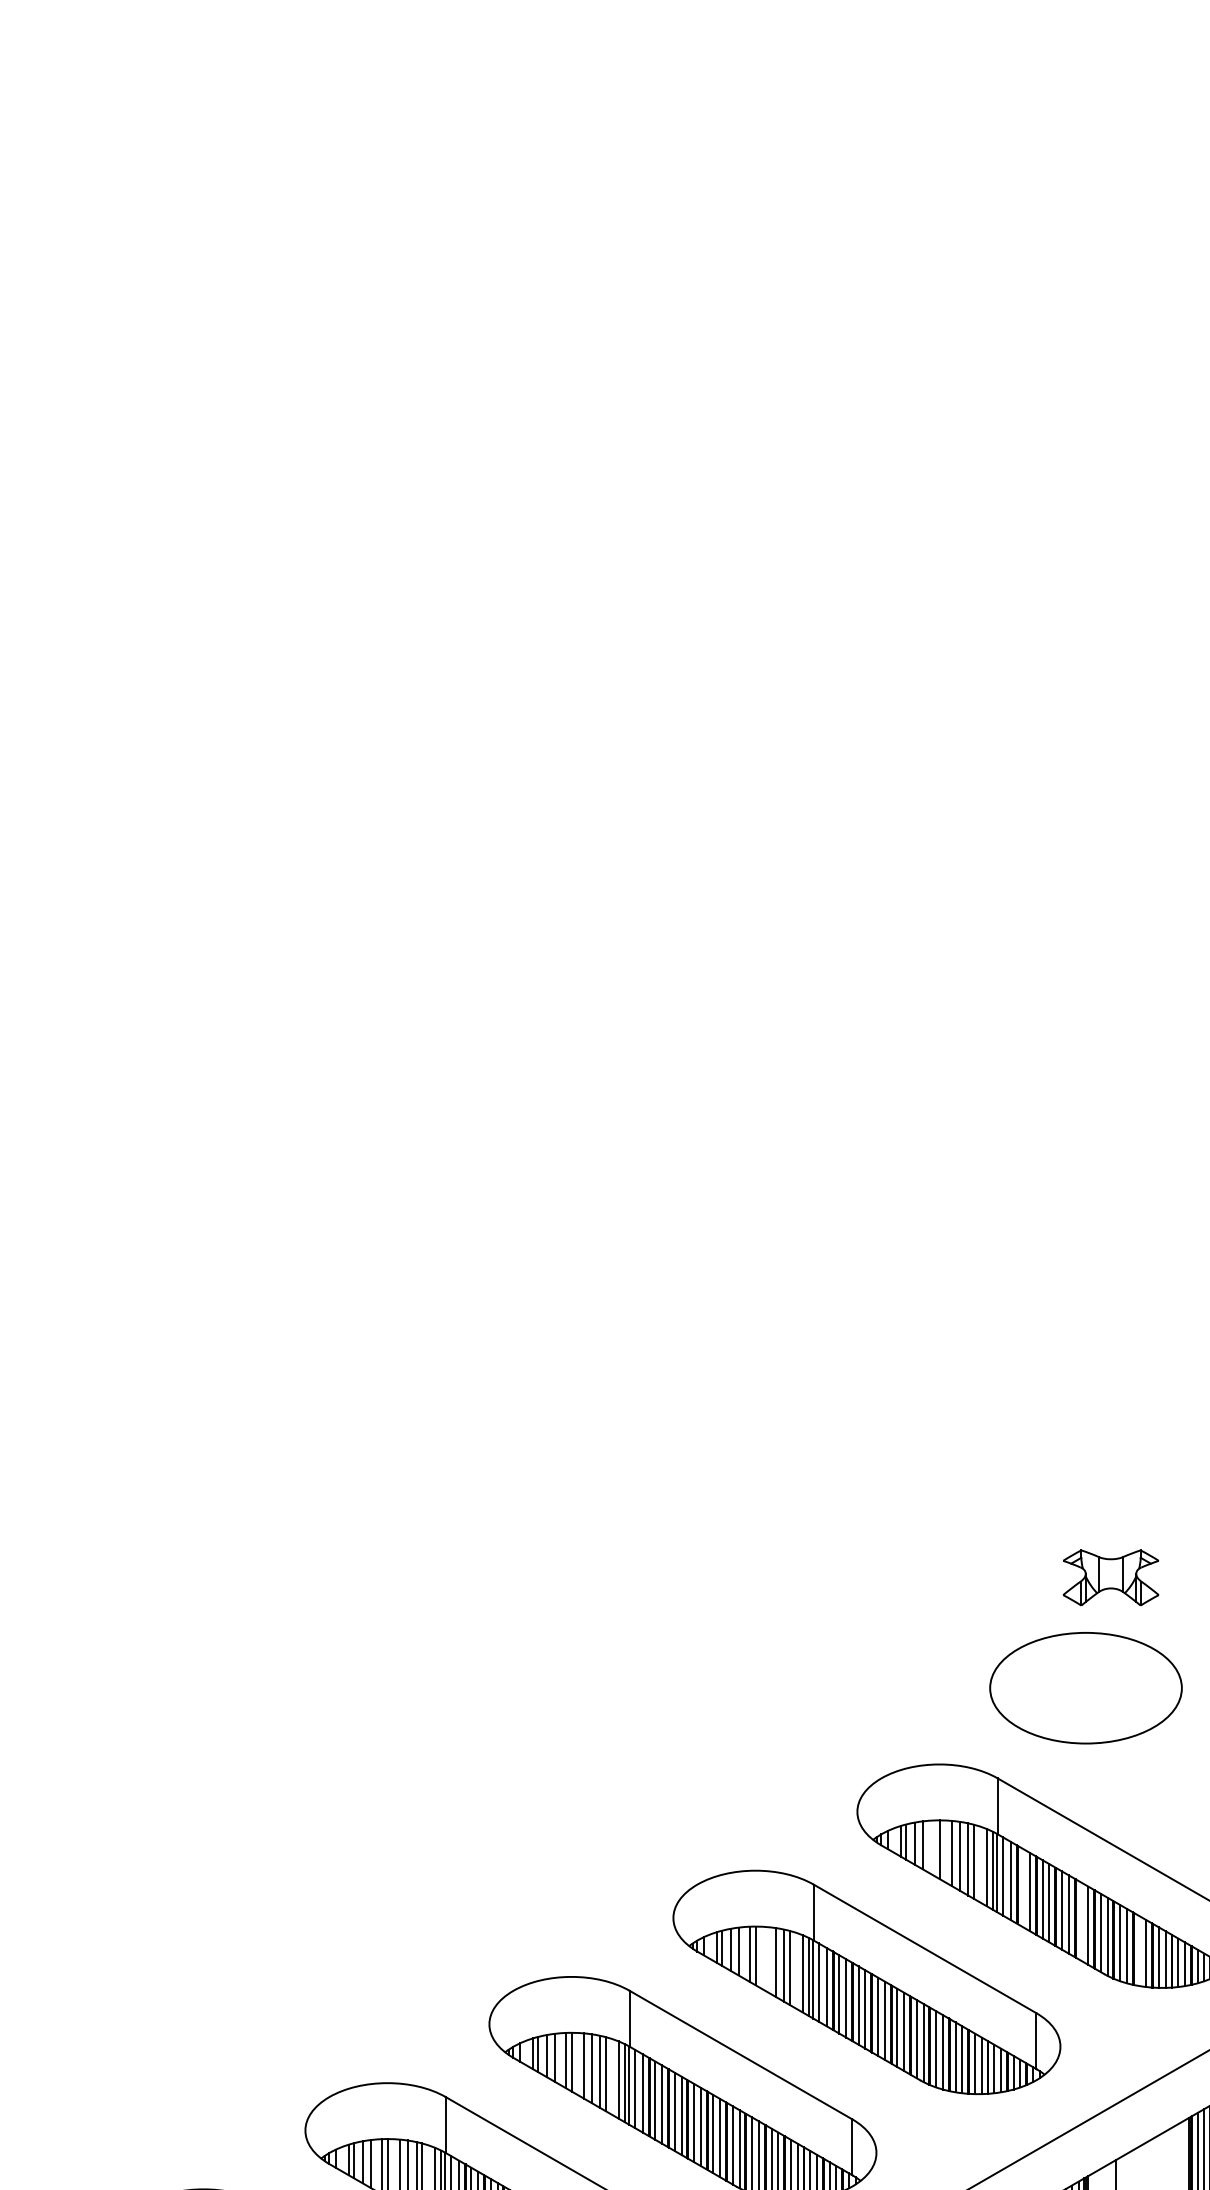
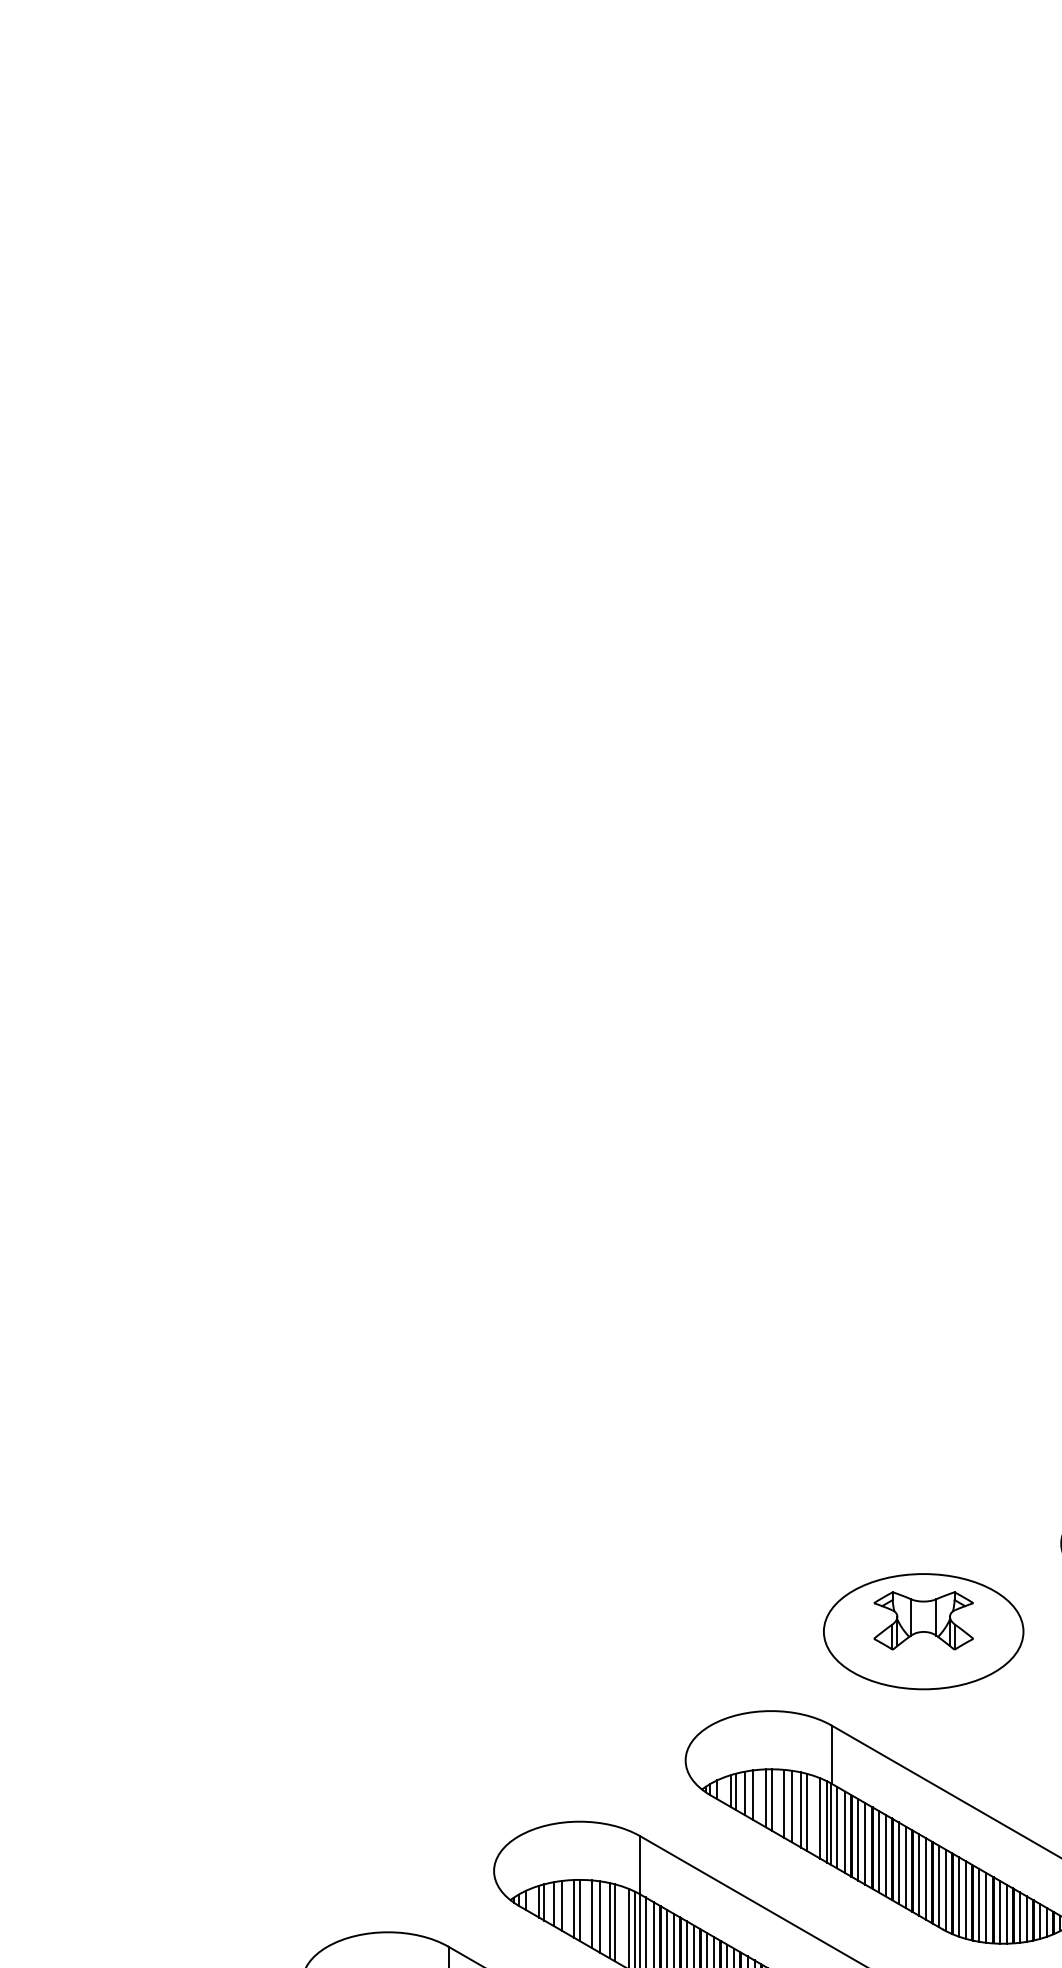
part: (1110, 1577) -> (923, 1620), moved
line: (934, 1848) -> (765, 1798), added
line: (1023, 1888) -> (858, 1840), added
line: (1081, 1921) -> (918, 1874), added
line: (1139, 1951) -> (979, 1905), added
line: (767, 1959) -> (592, 1914), added

